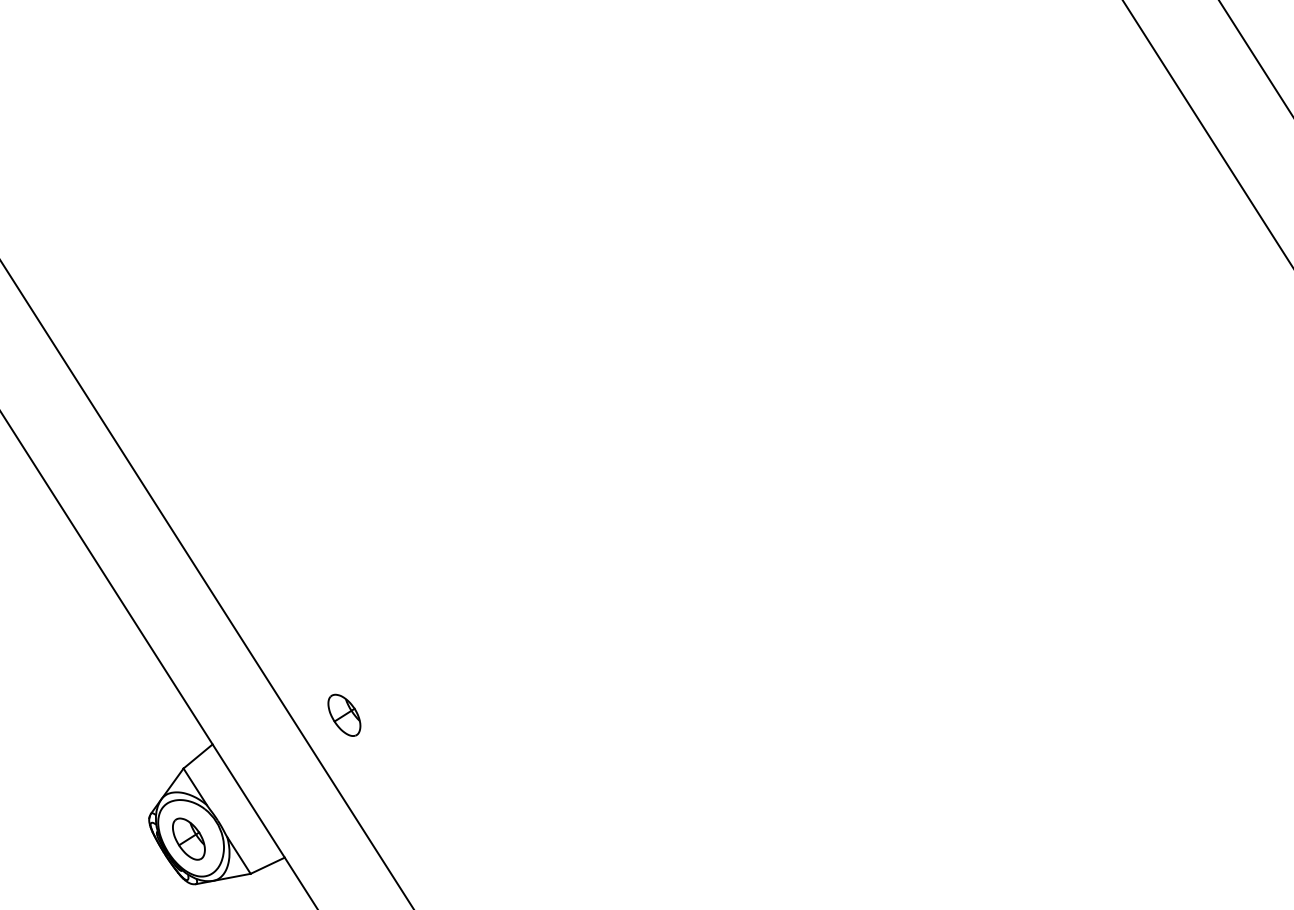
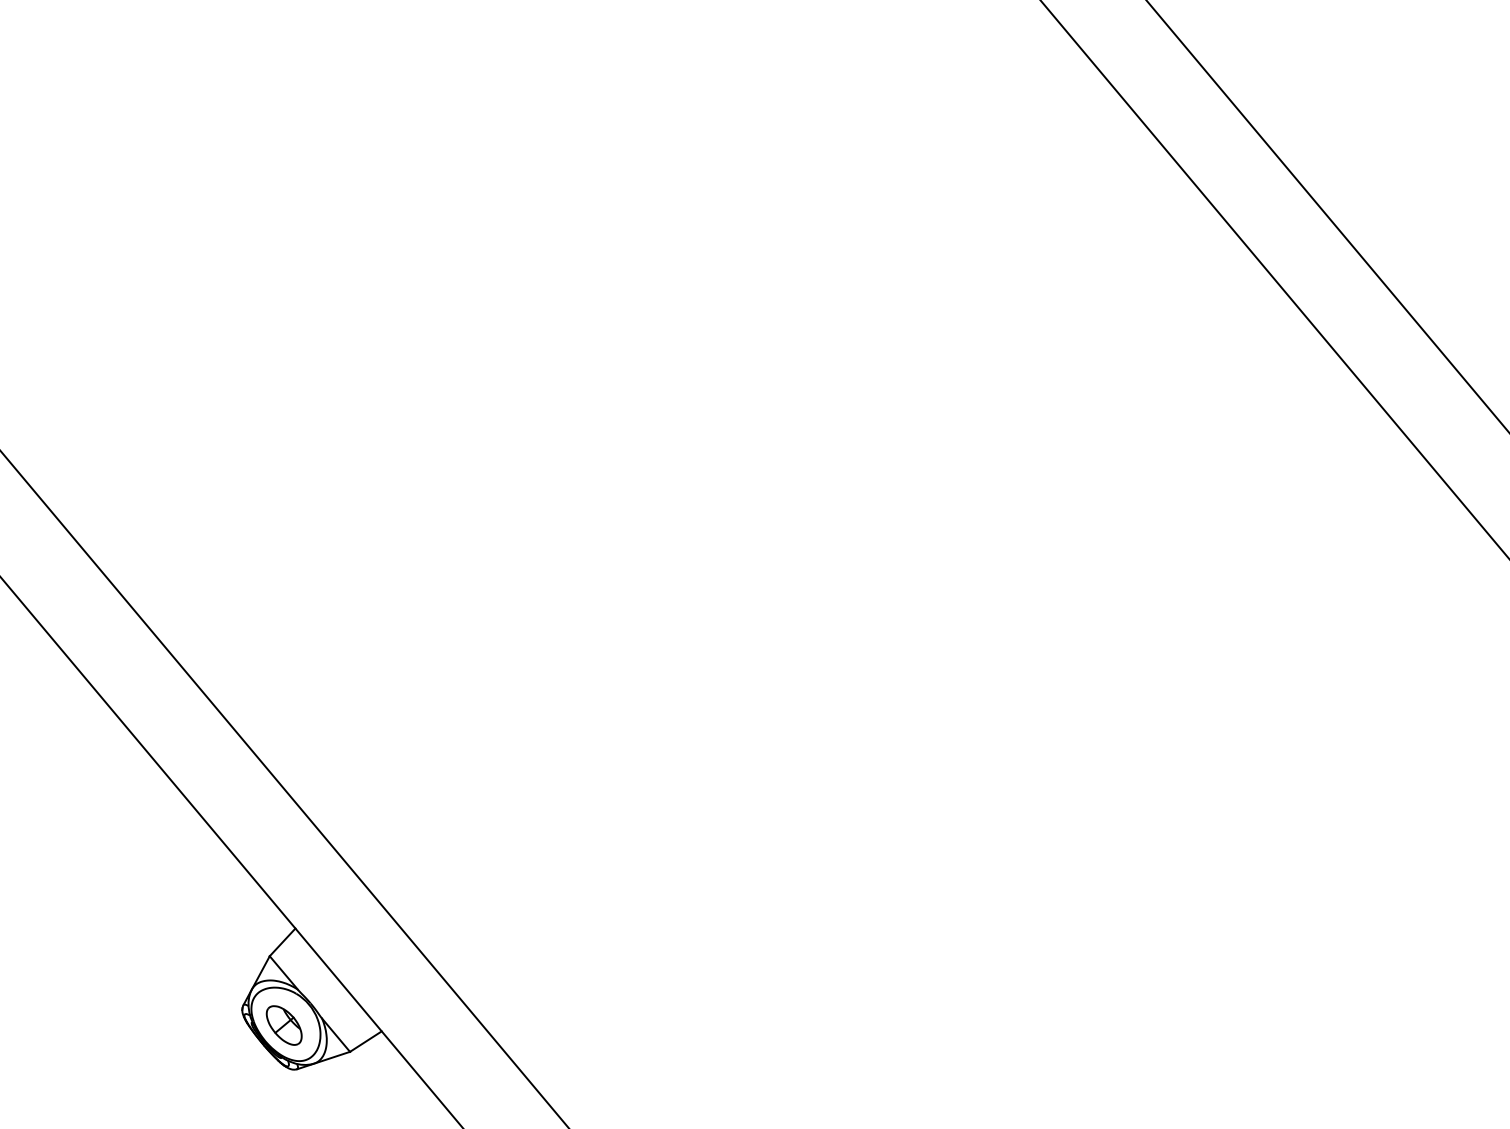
part: (343, 715) -> (421, 882), removed

